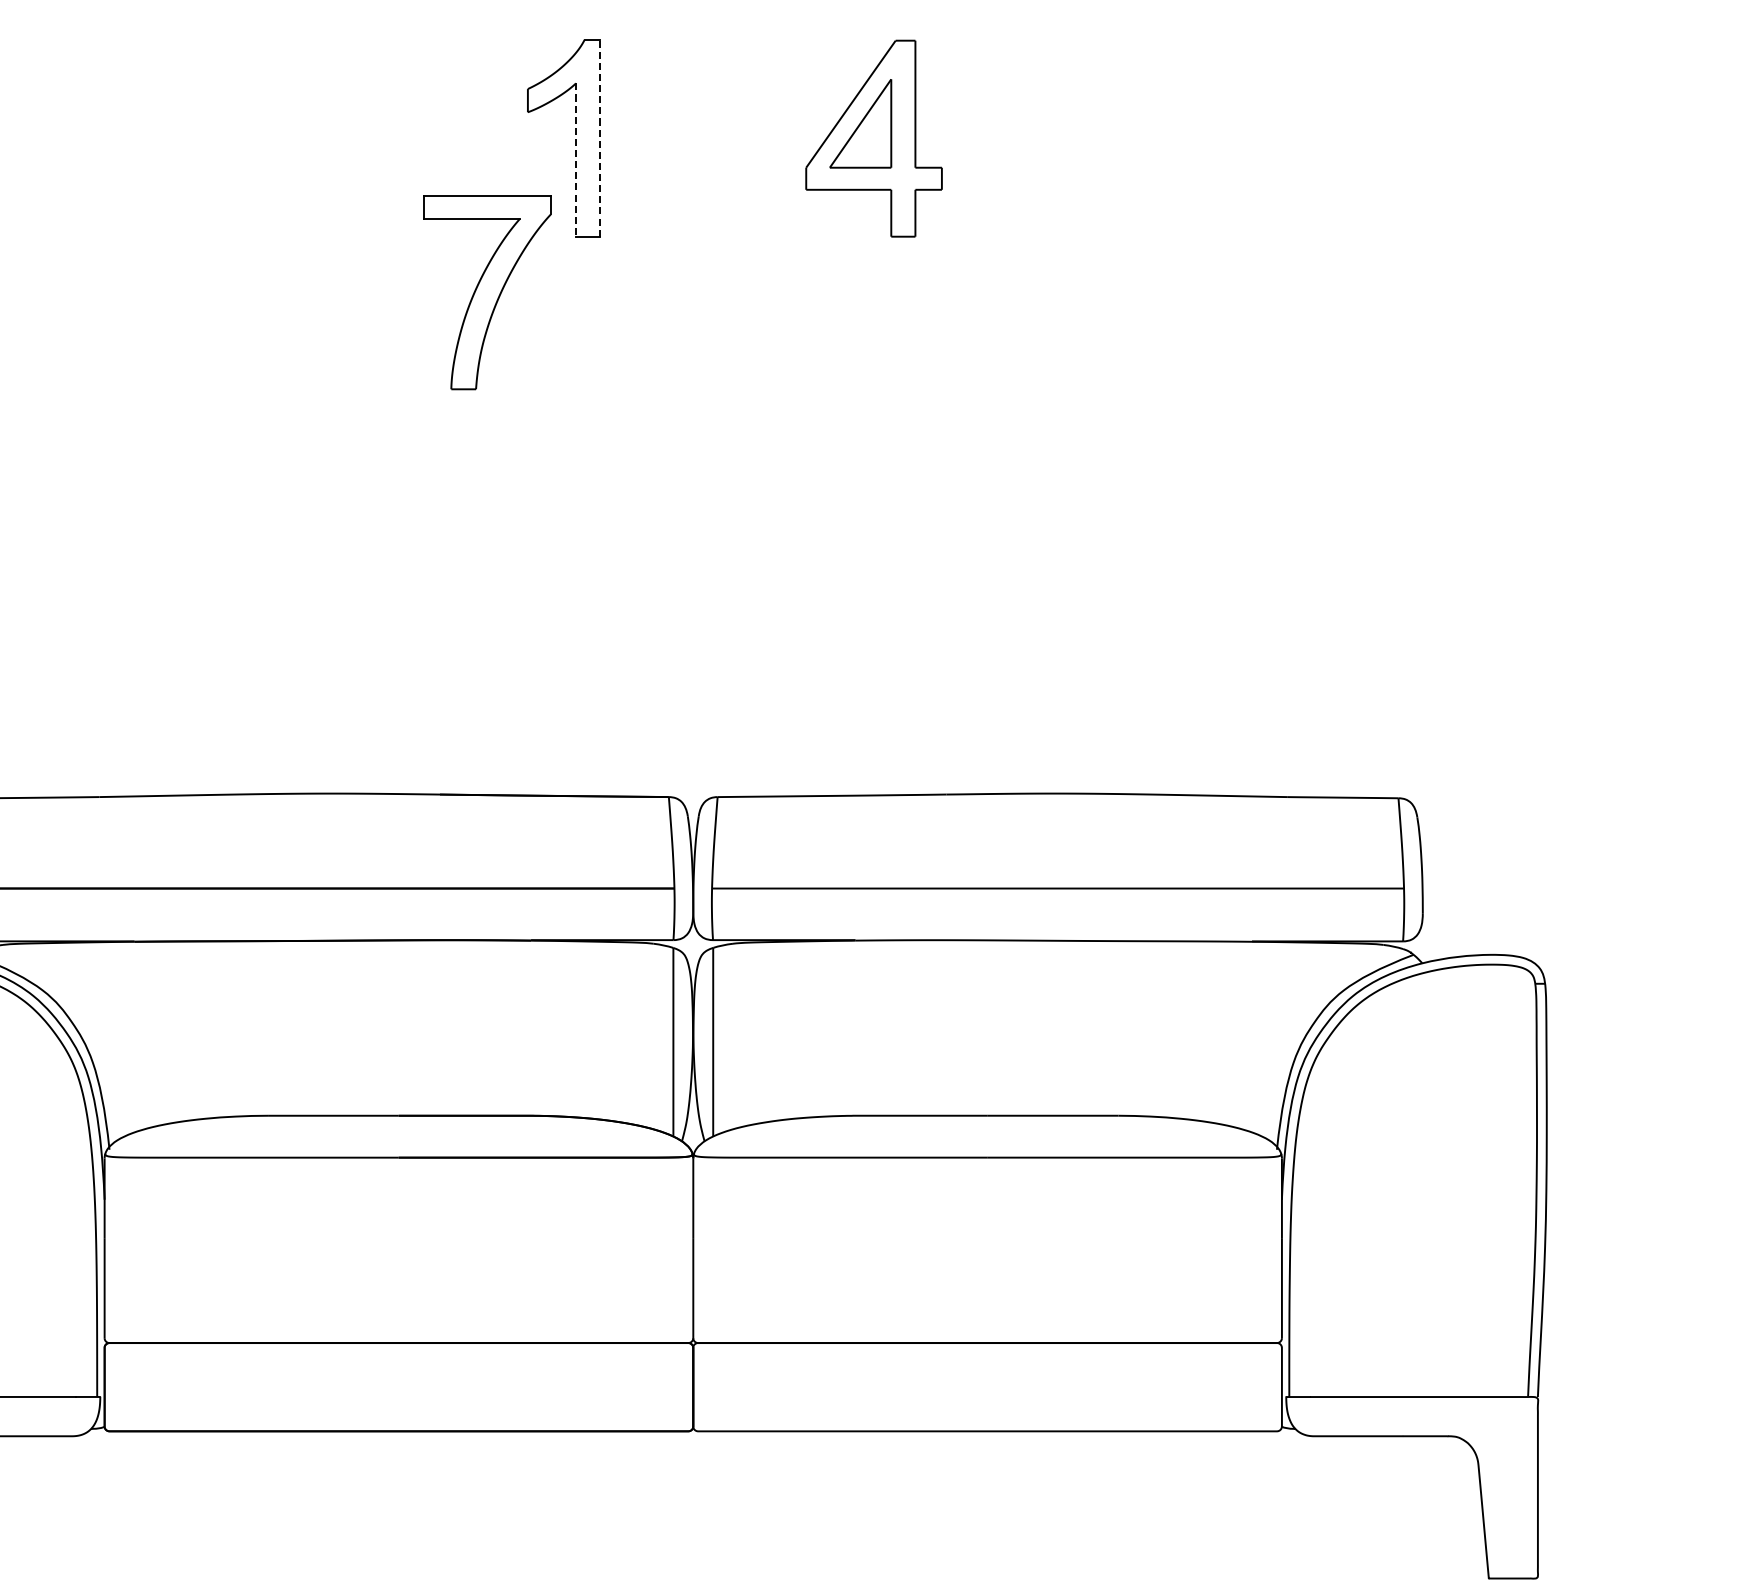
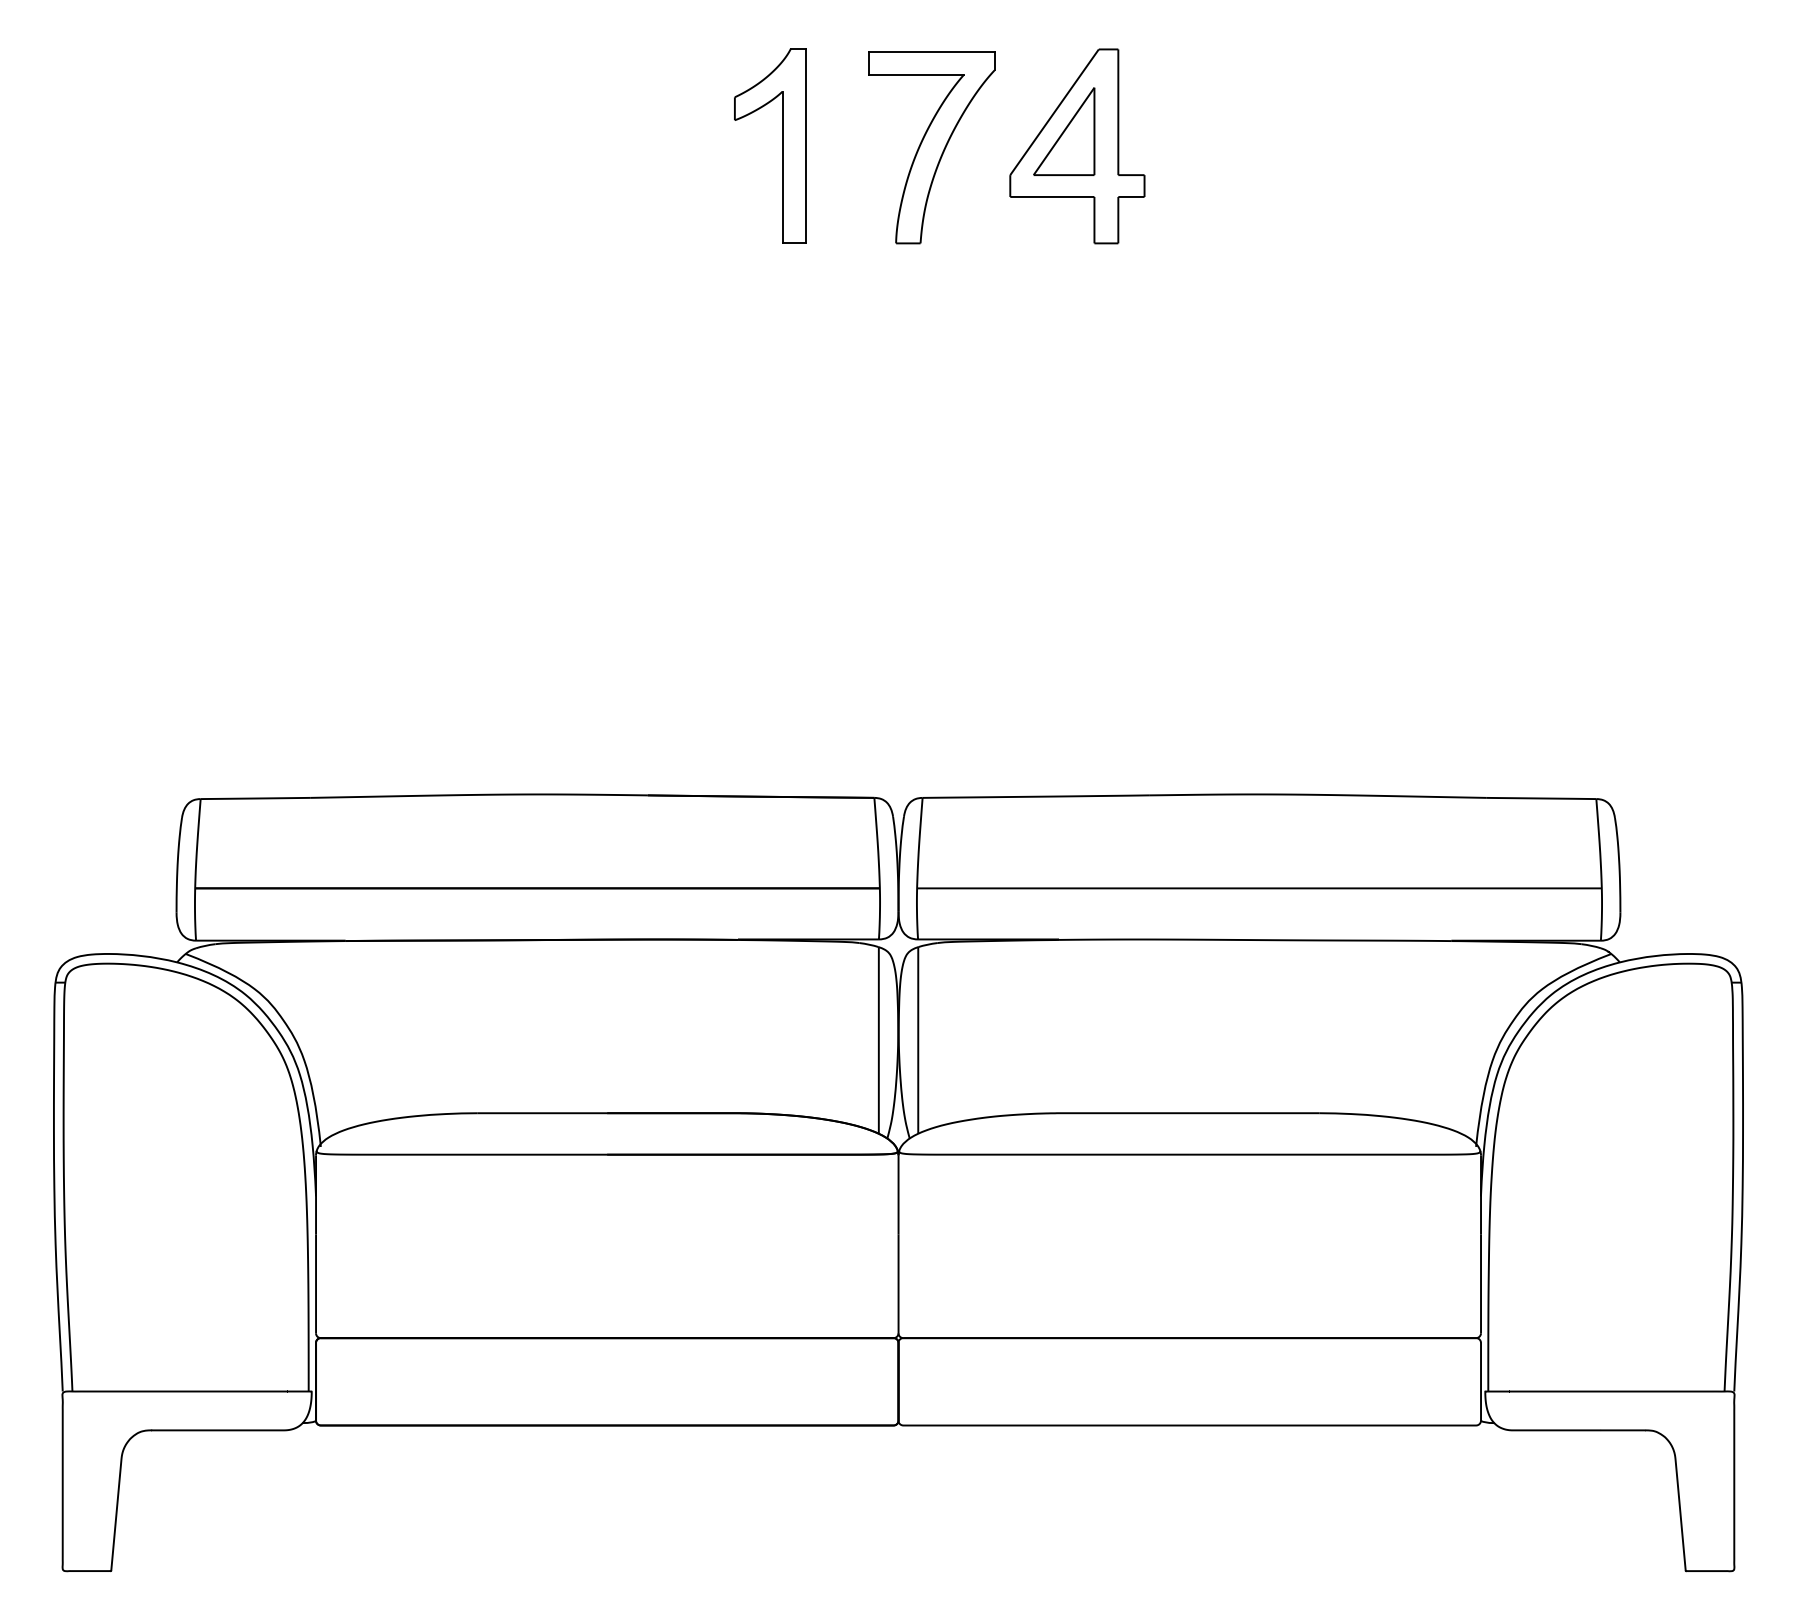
line: (600, 137) -> (806, 145), dashed -> solid
line: (576, 160) -> (782, 167), dashed -> solid
part: (487, 292) -> (931, 147), moved

